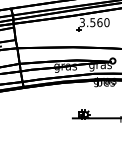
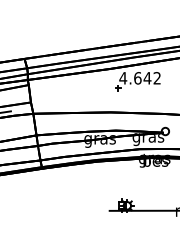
text: (94, 22) -> (140, 78), 3.560 -> 4.642

